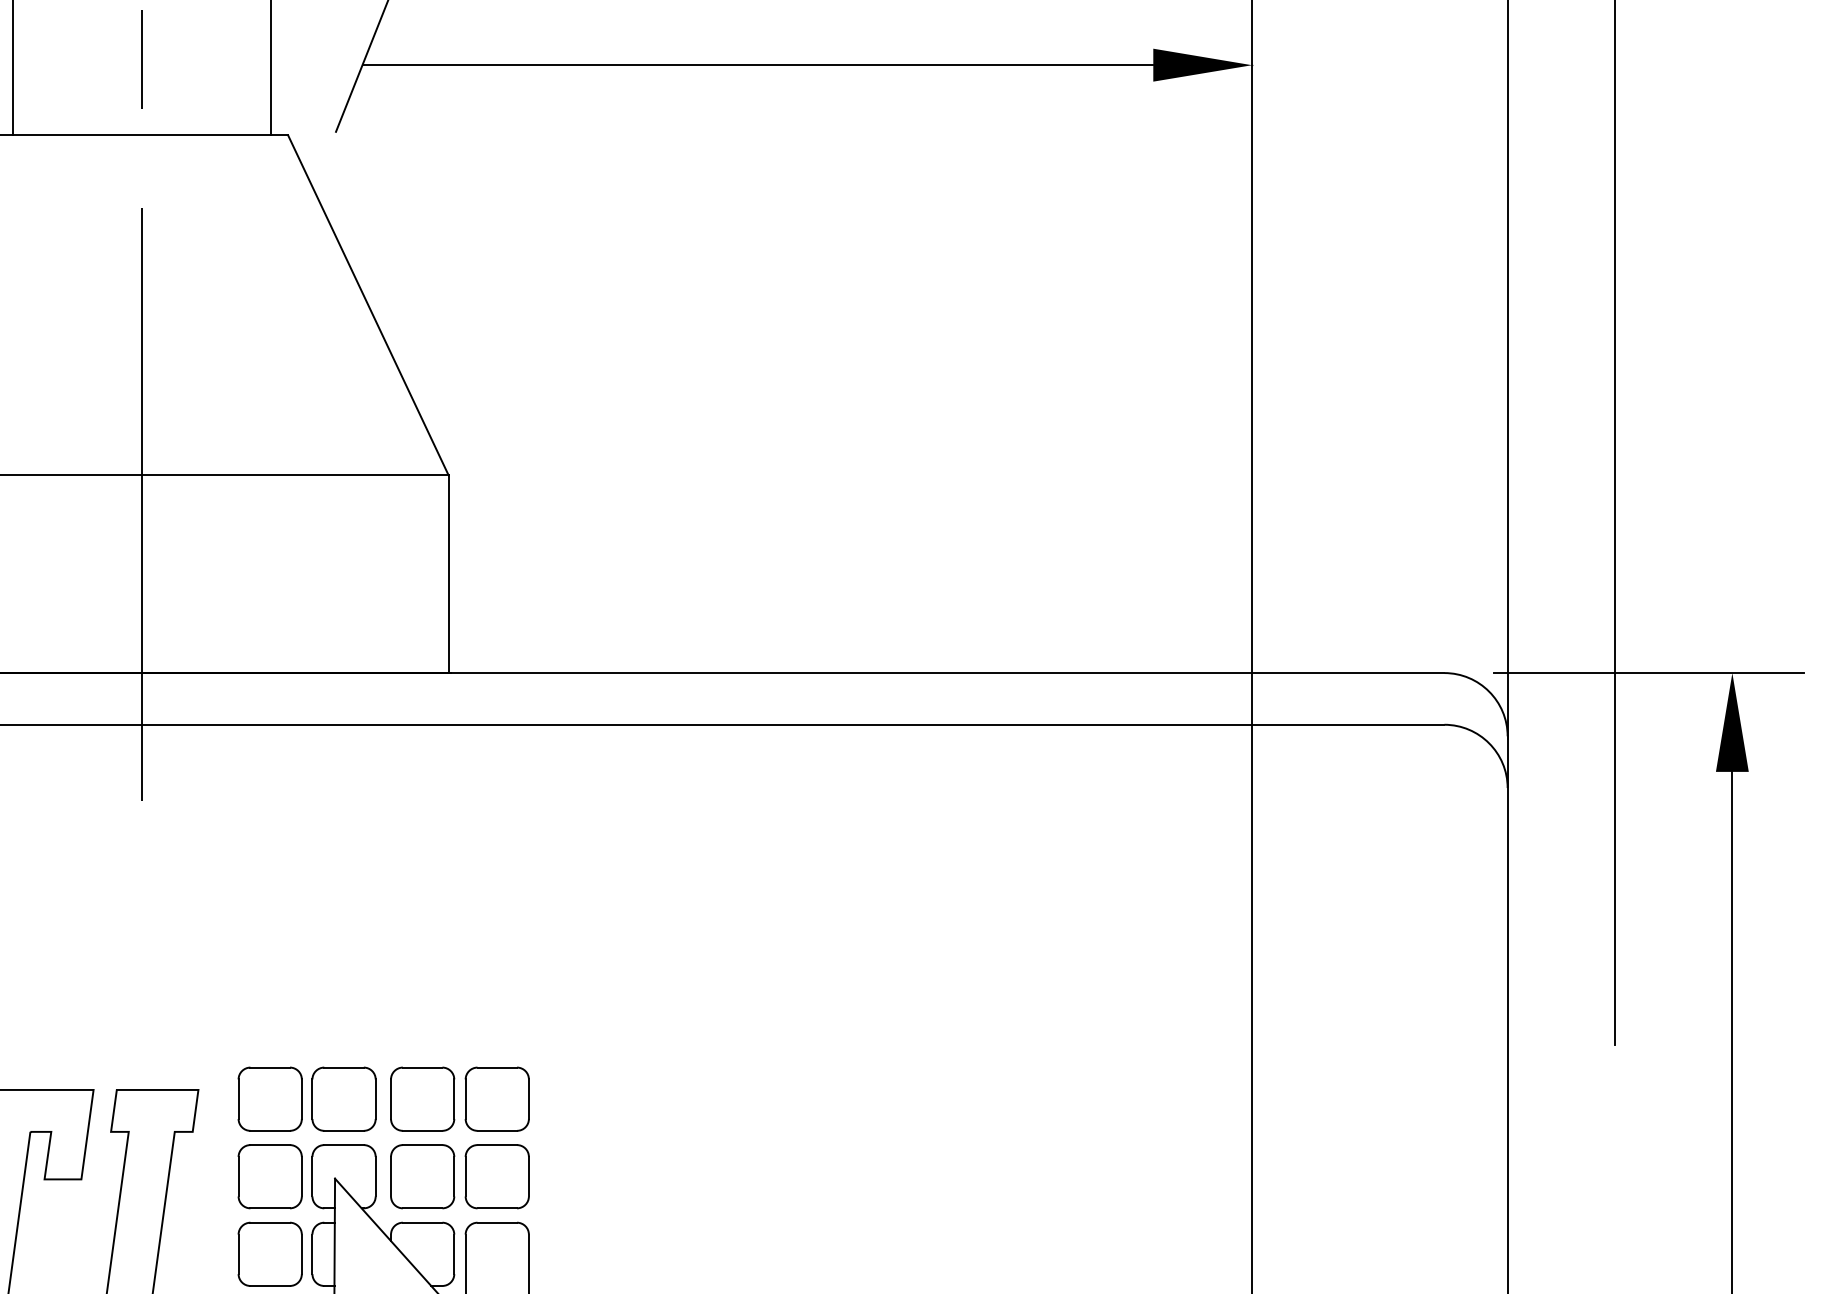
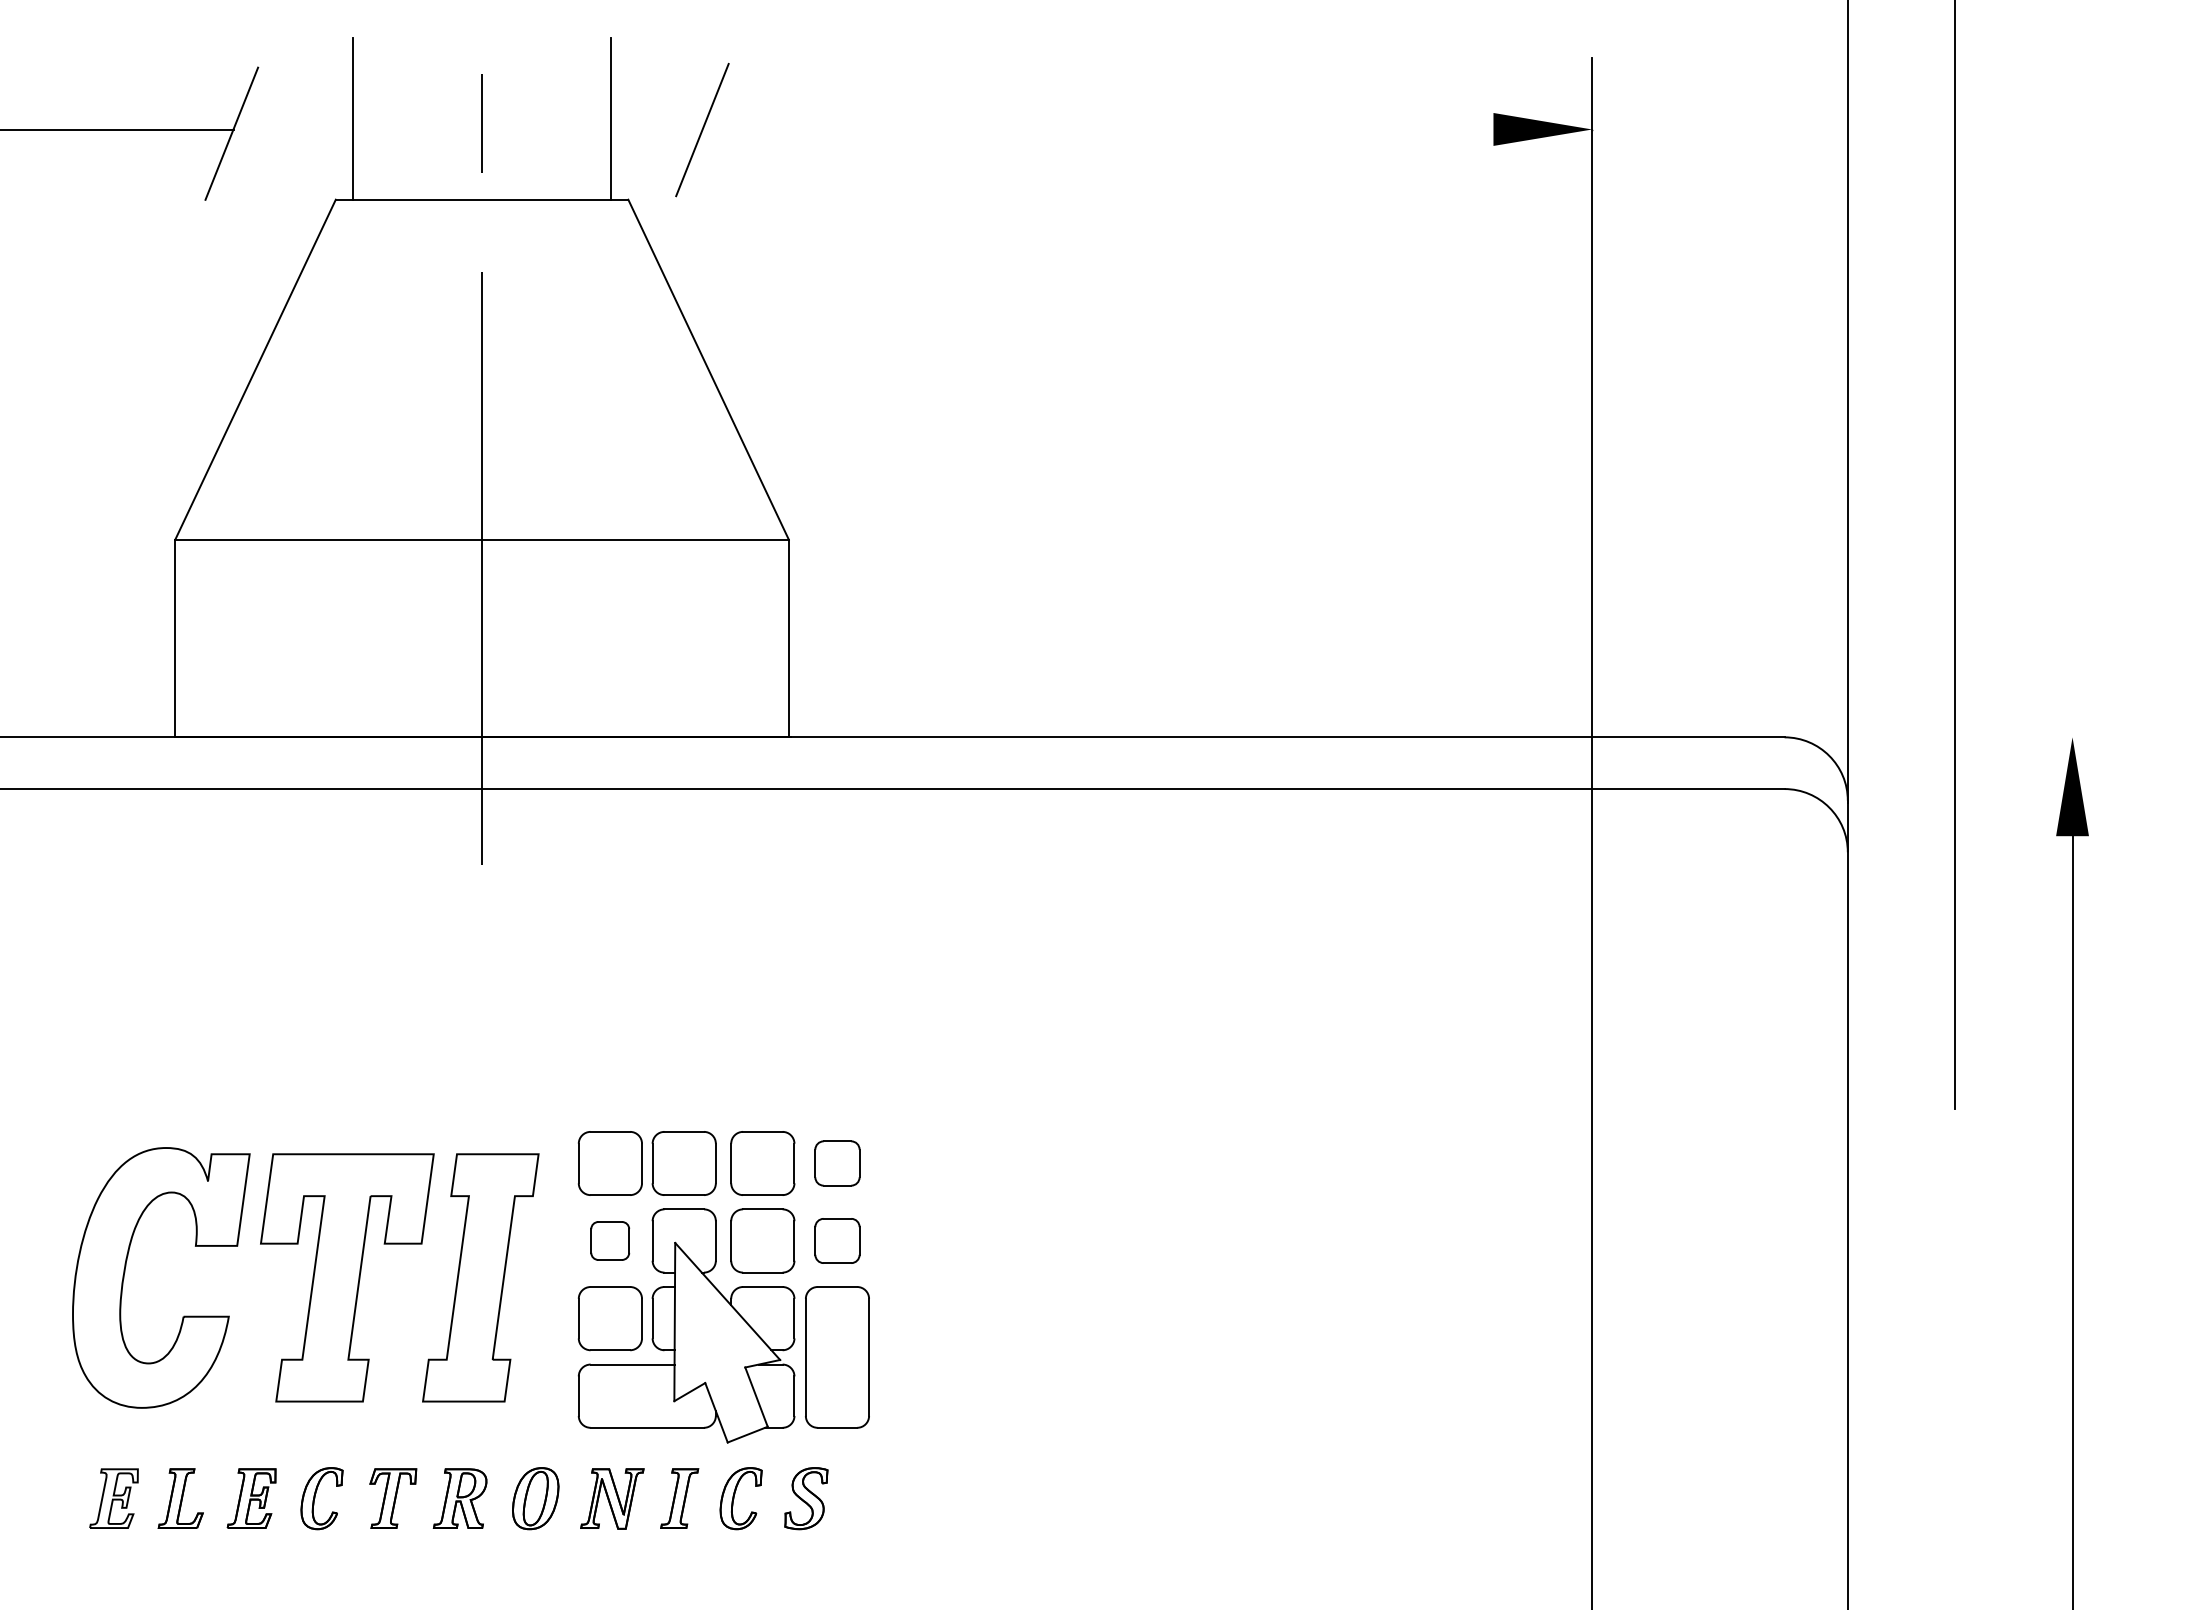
line: (757, 65) -> (1097, 129), removed
line: (1648, 673) -> (1988, 737), removed
part: (497, 1099) -> (837, 1163), size x0.7
part: (269, 1176) -> (609, 1240), size x0.6
part: (497, 1176) -> (837, 1240), size x0.7

